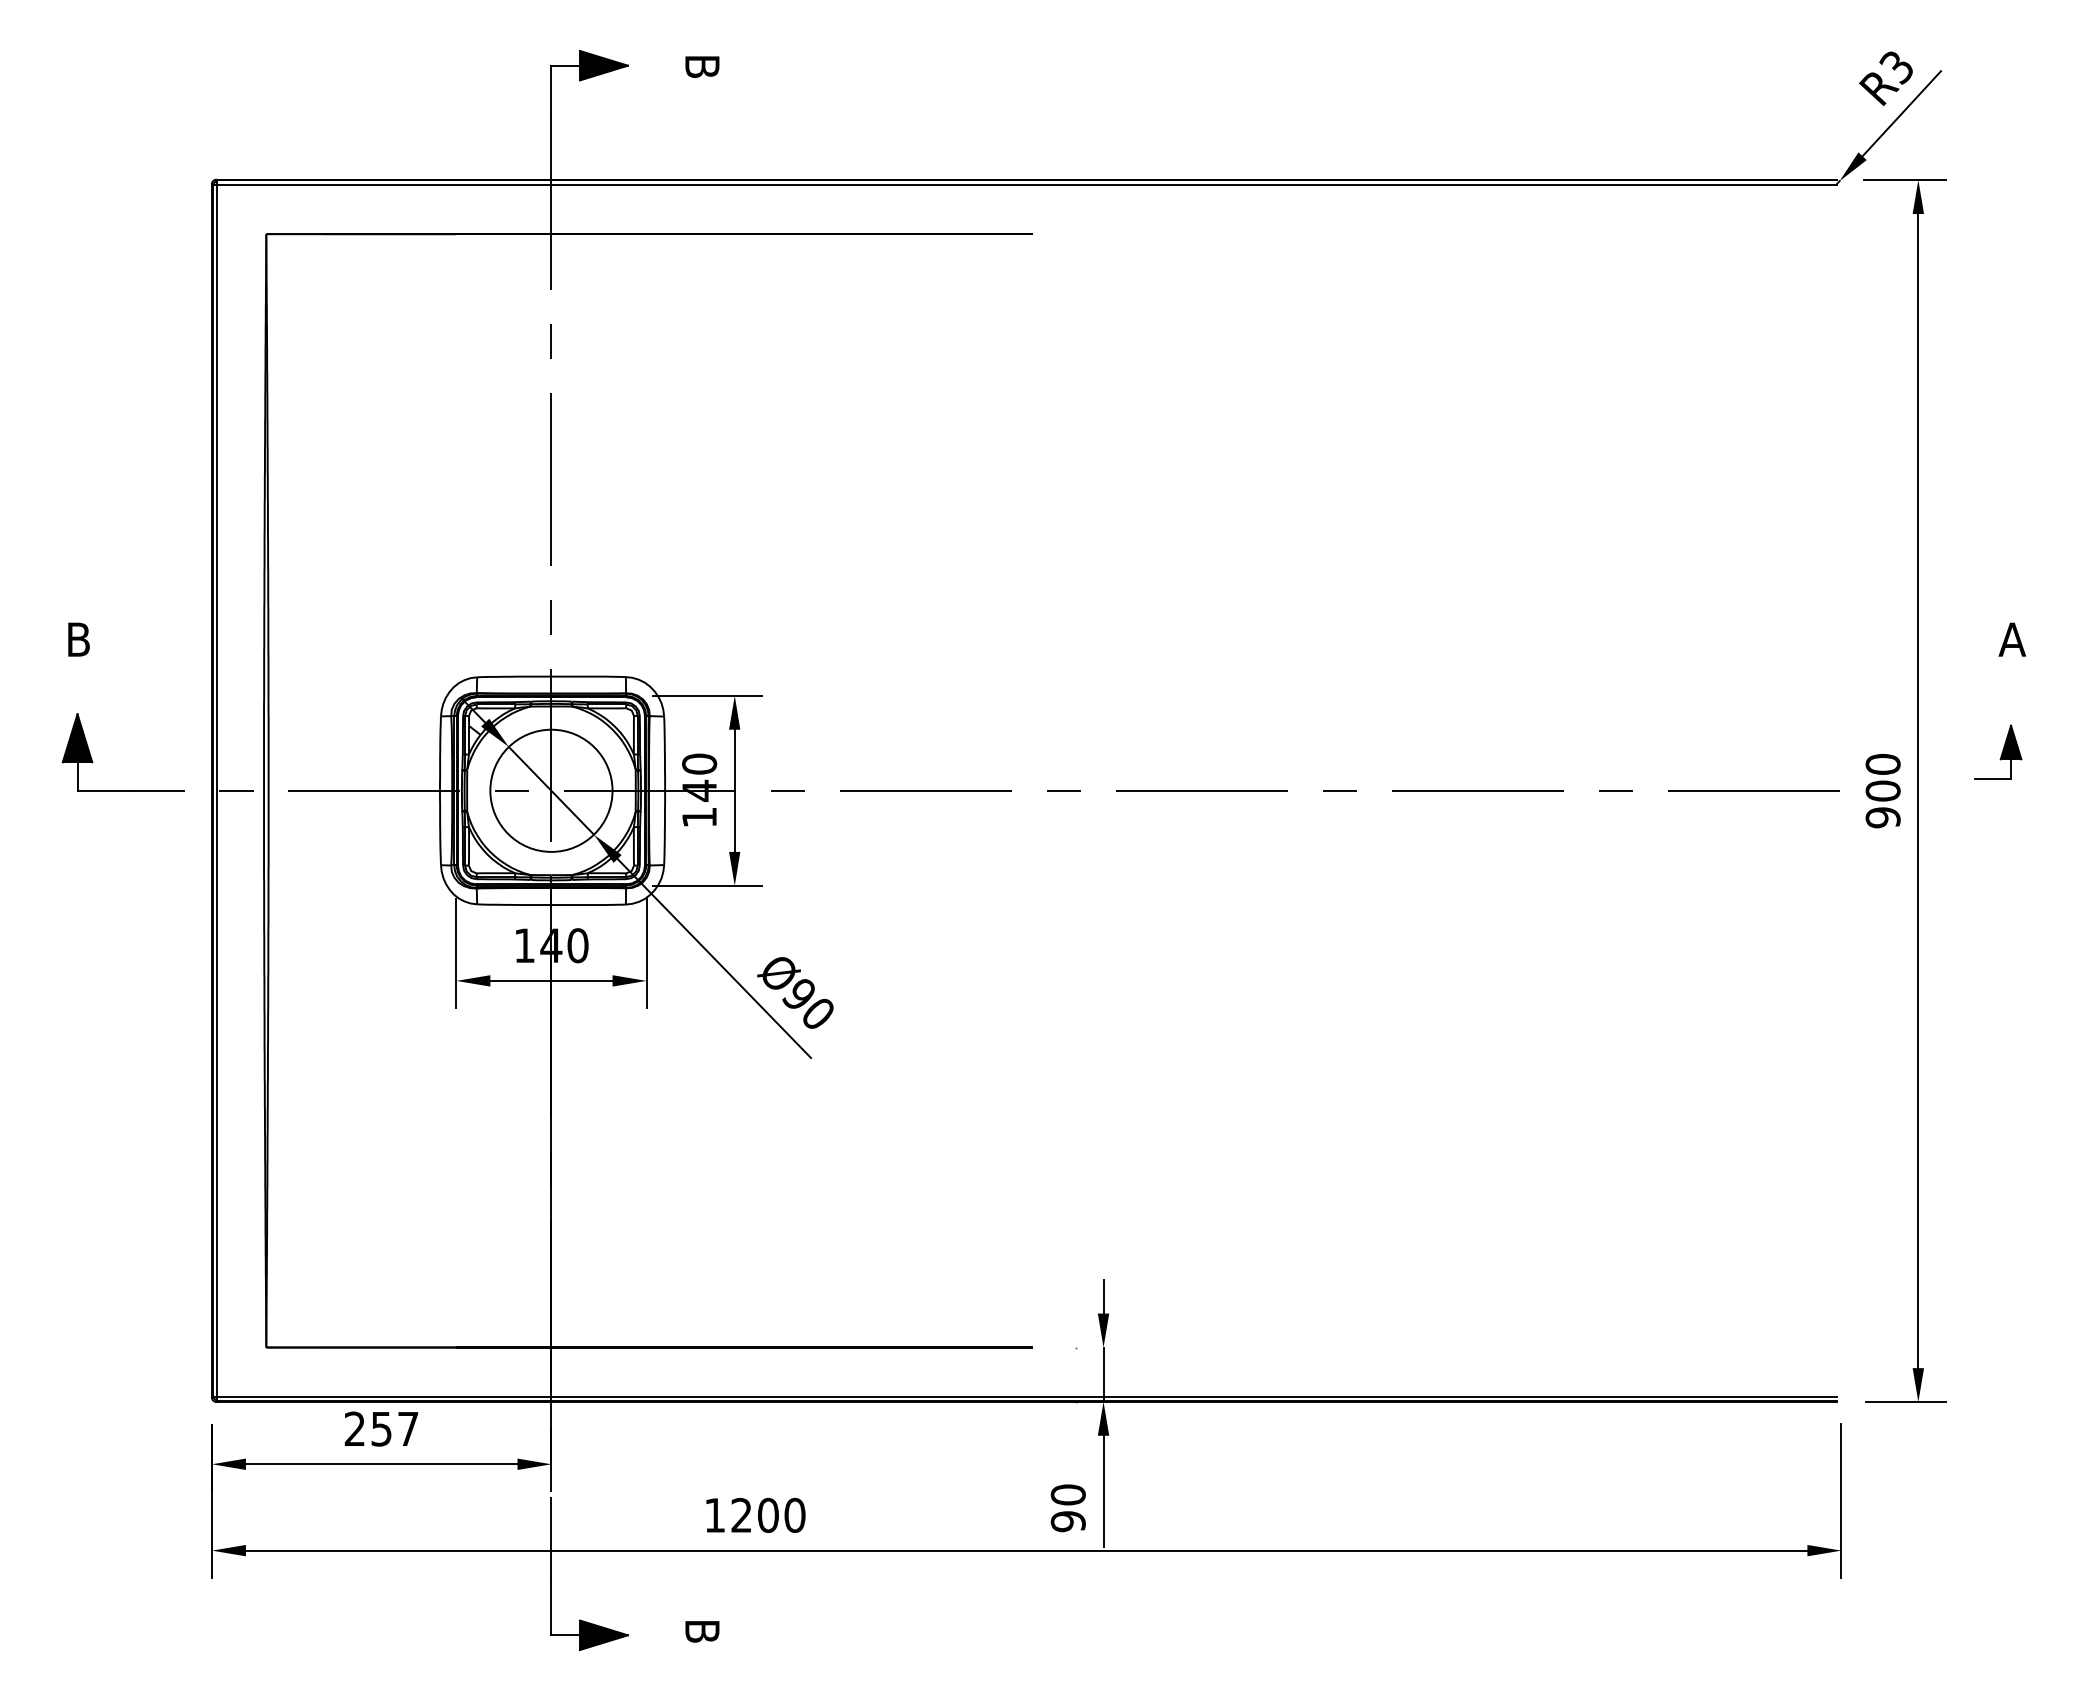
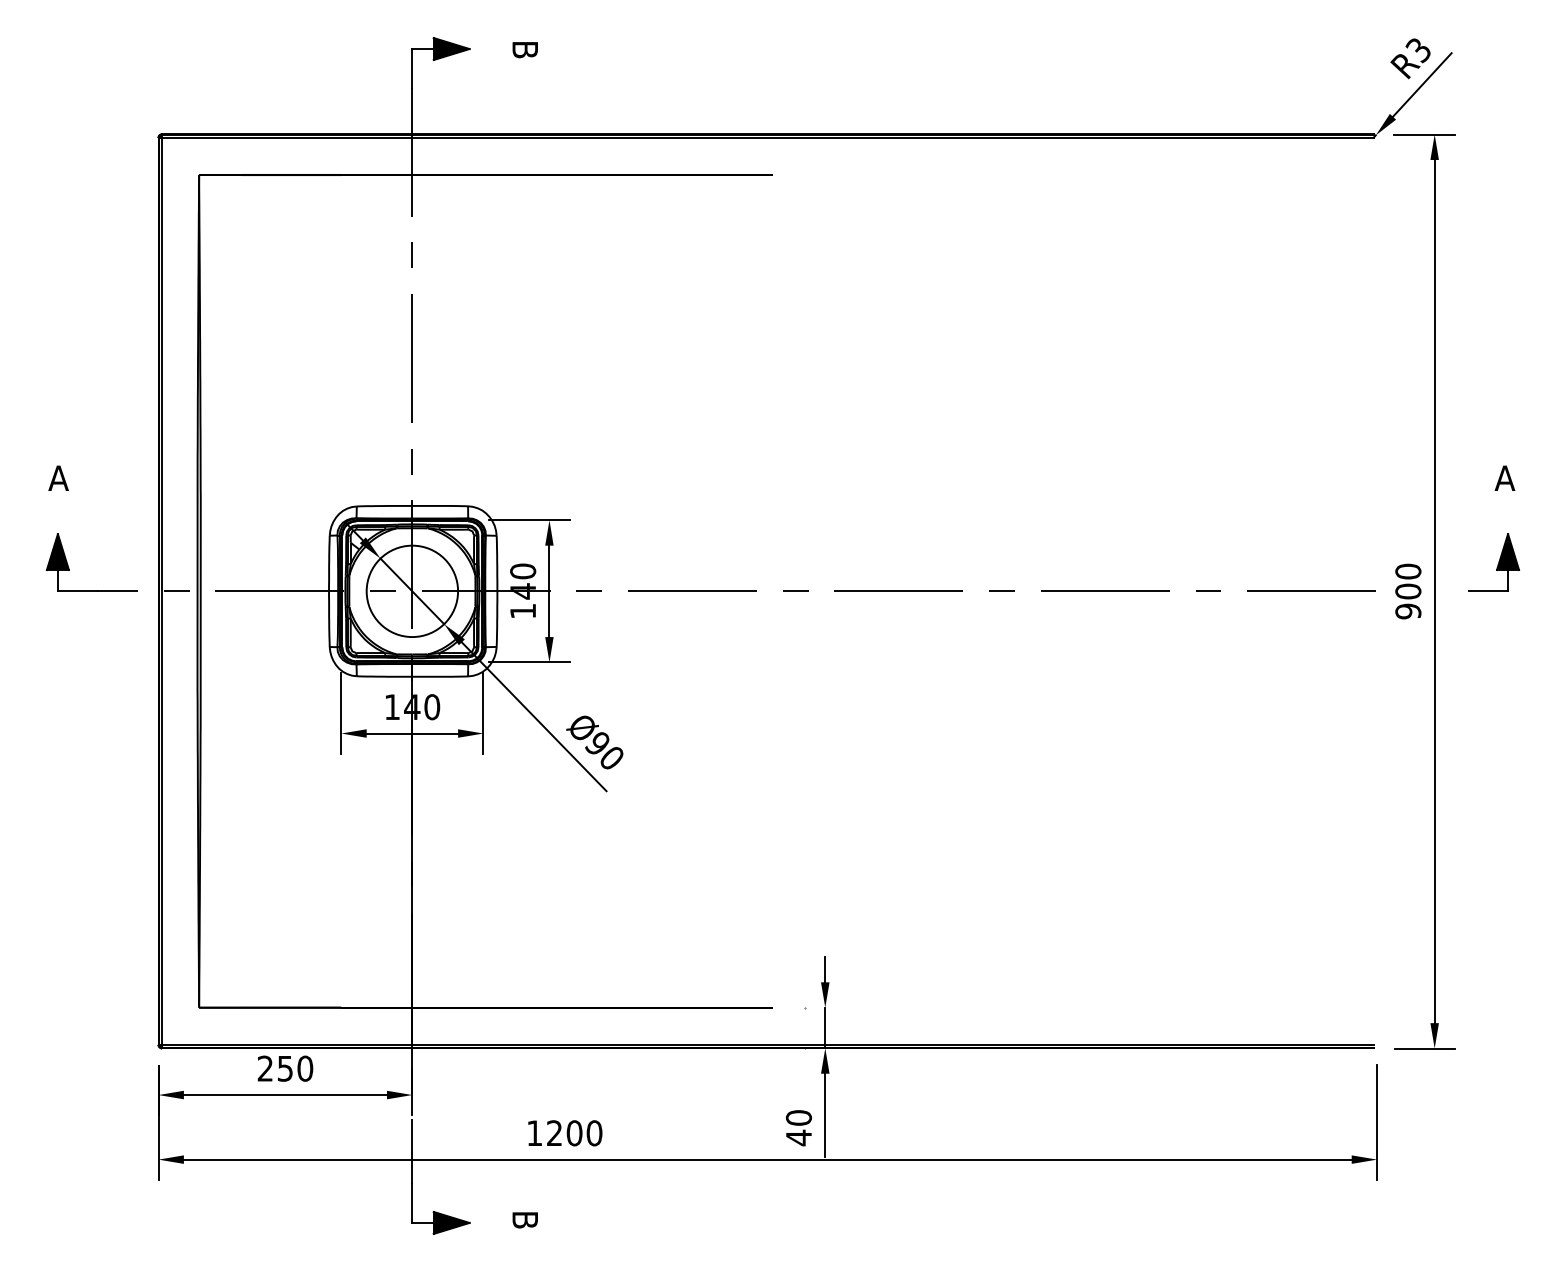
text: (78, 639) -> (58, 478), B -> A
part: (1998, 752) -> (1494, 562), size x1.43
text: (407, 1428) -> (304, 1068), 257 -> 250
text: (1067, 1521) -> (798, 1137), 90 -> 40

